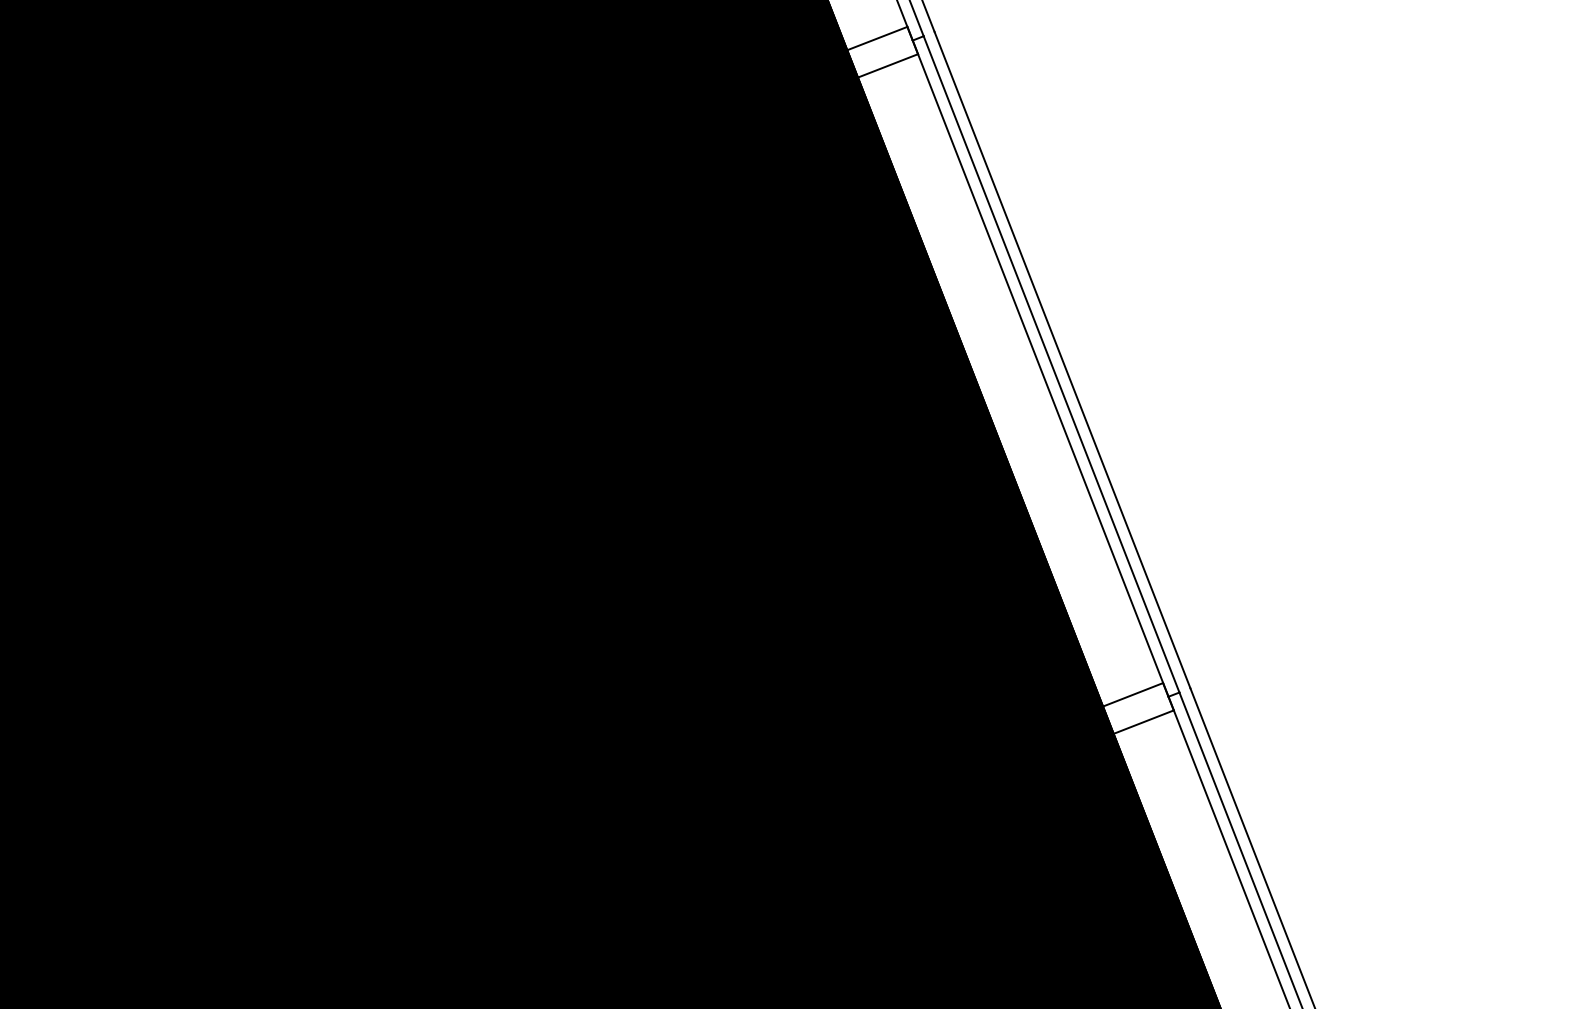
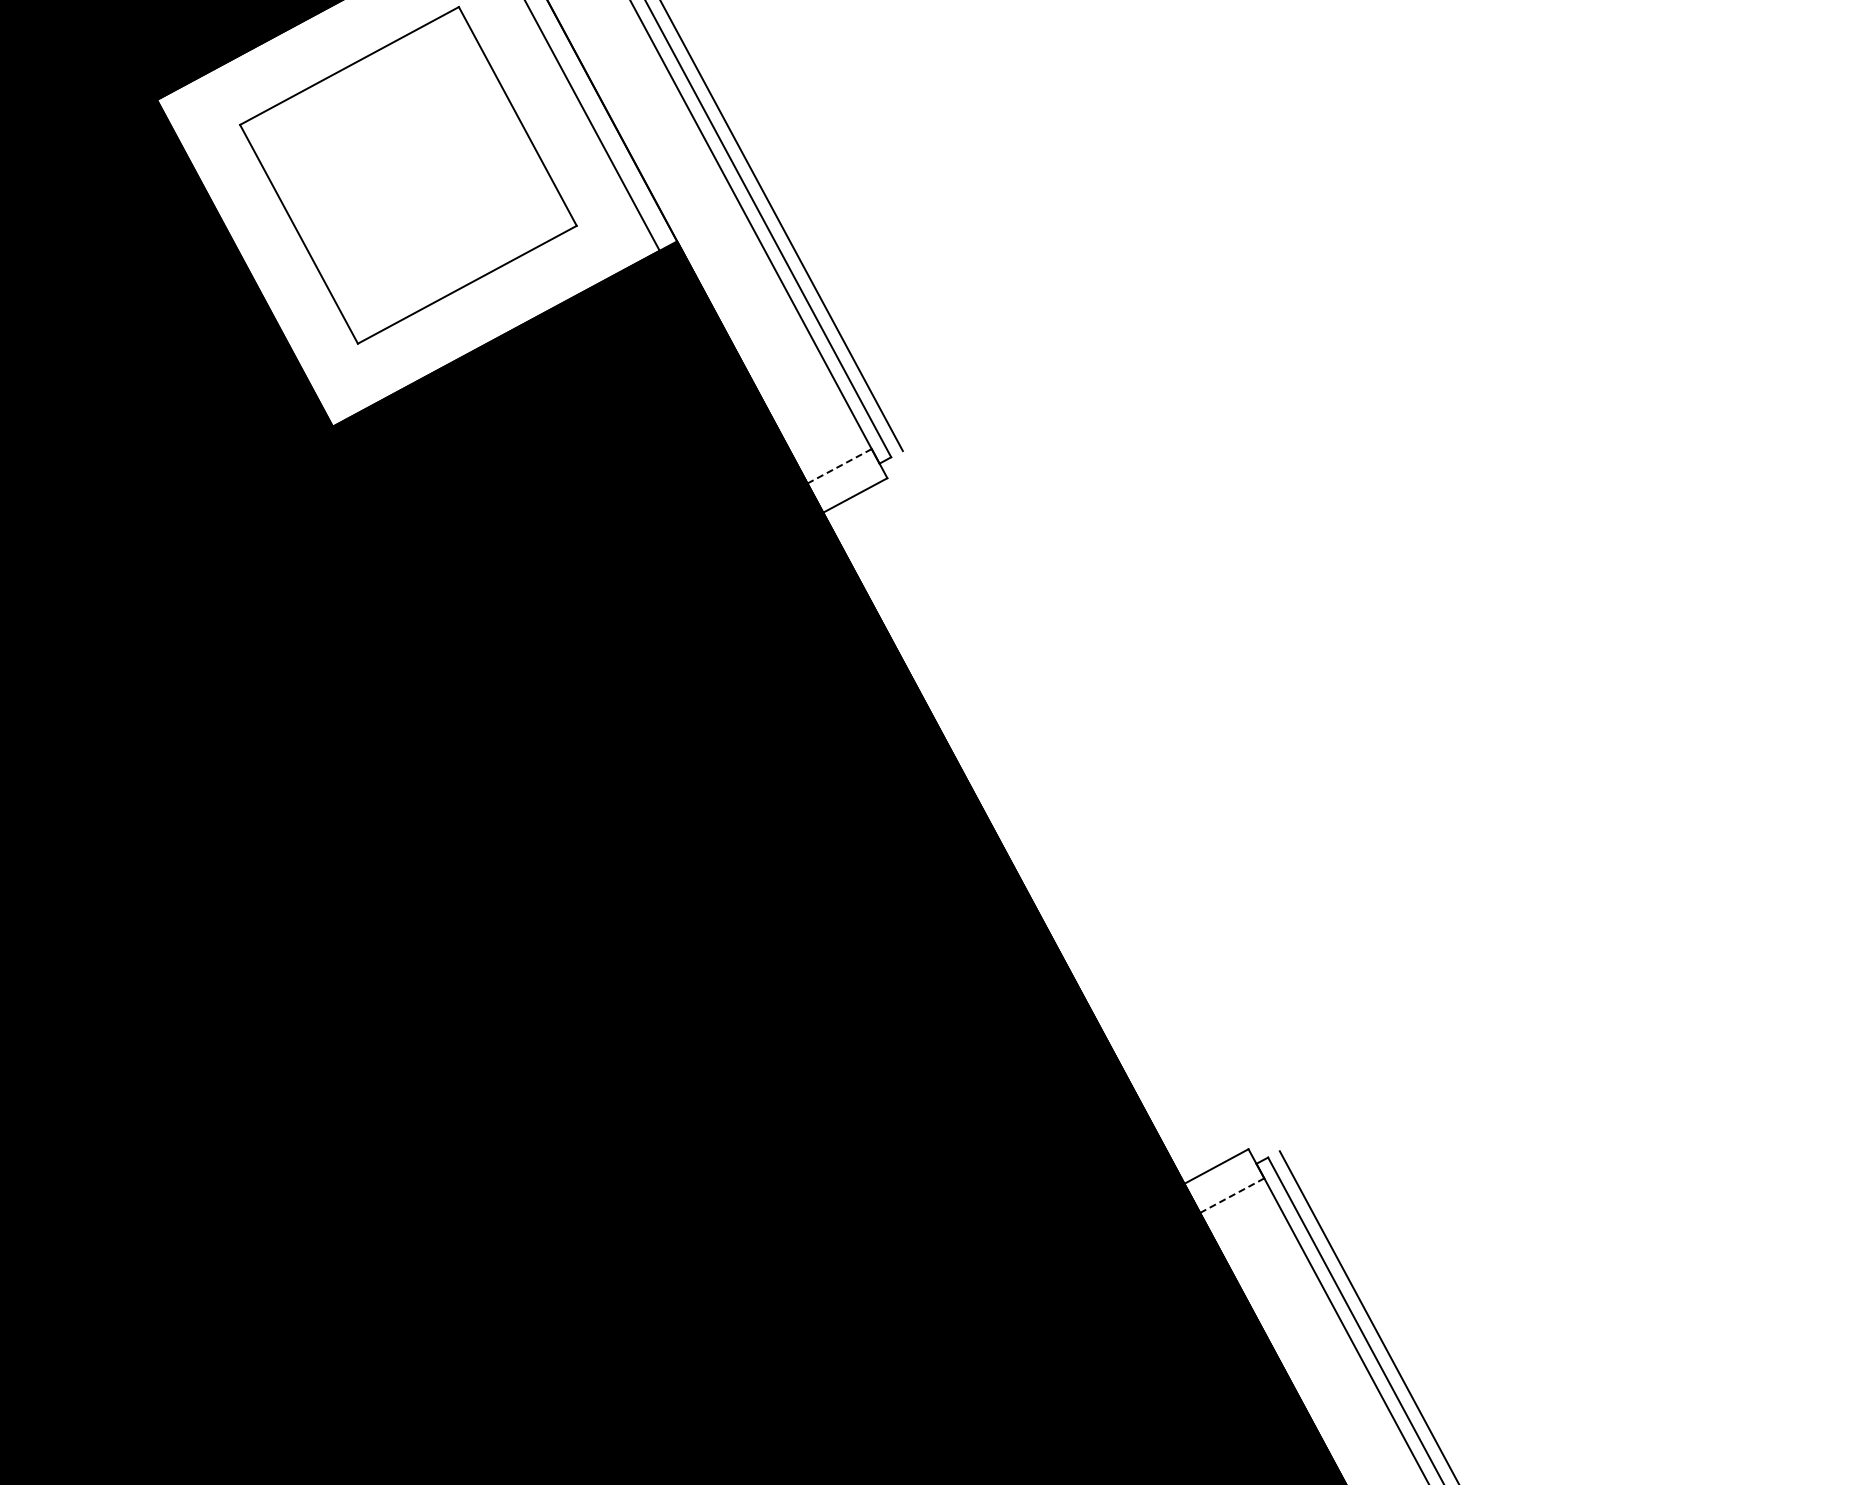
line: (877, 38) -> (839, 466), solid -> dashed
line: (1061, 360) -> (1090, 801), removed
line: (1051, 364) -> (1079, 807), removed
line: (1040, 368) -> (1067, 813), removed
line: (1144, 722) -> (1232, 1195), solid -> dashed

